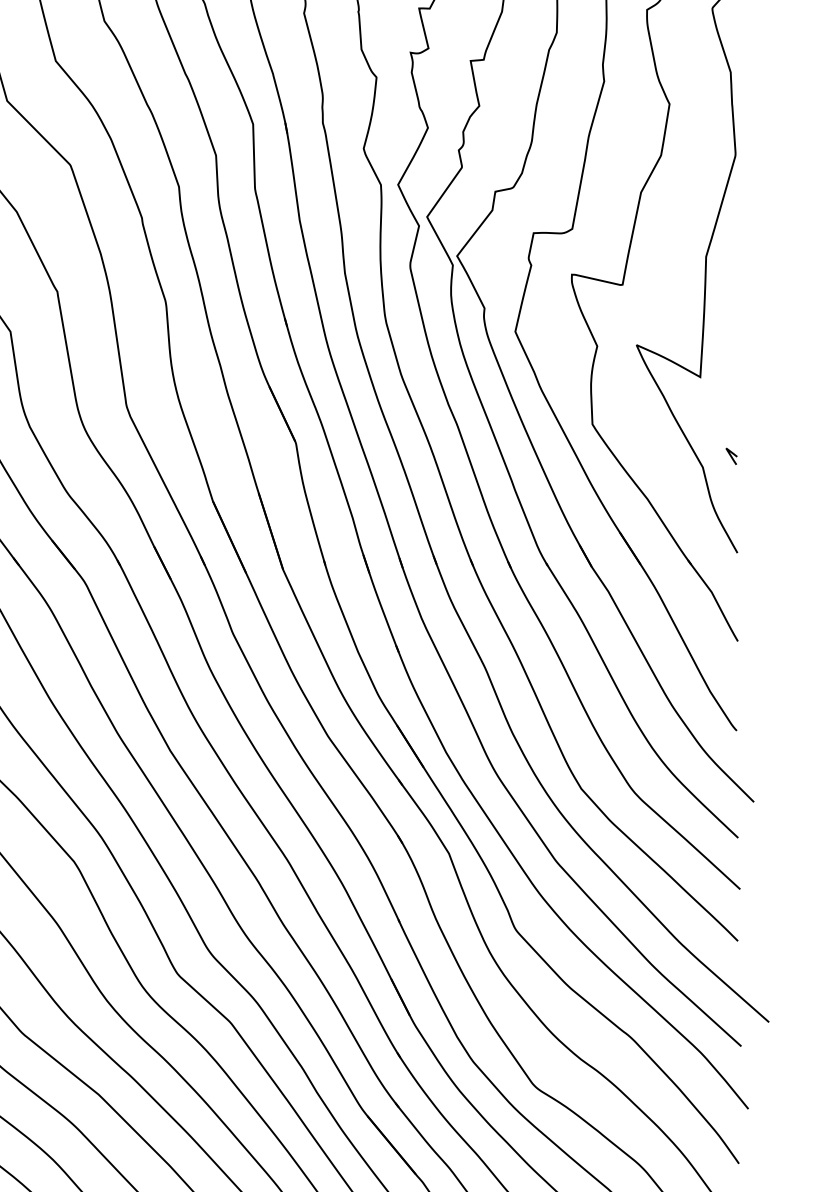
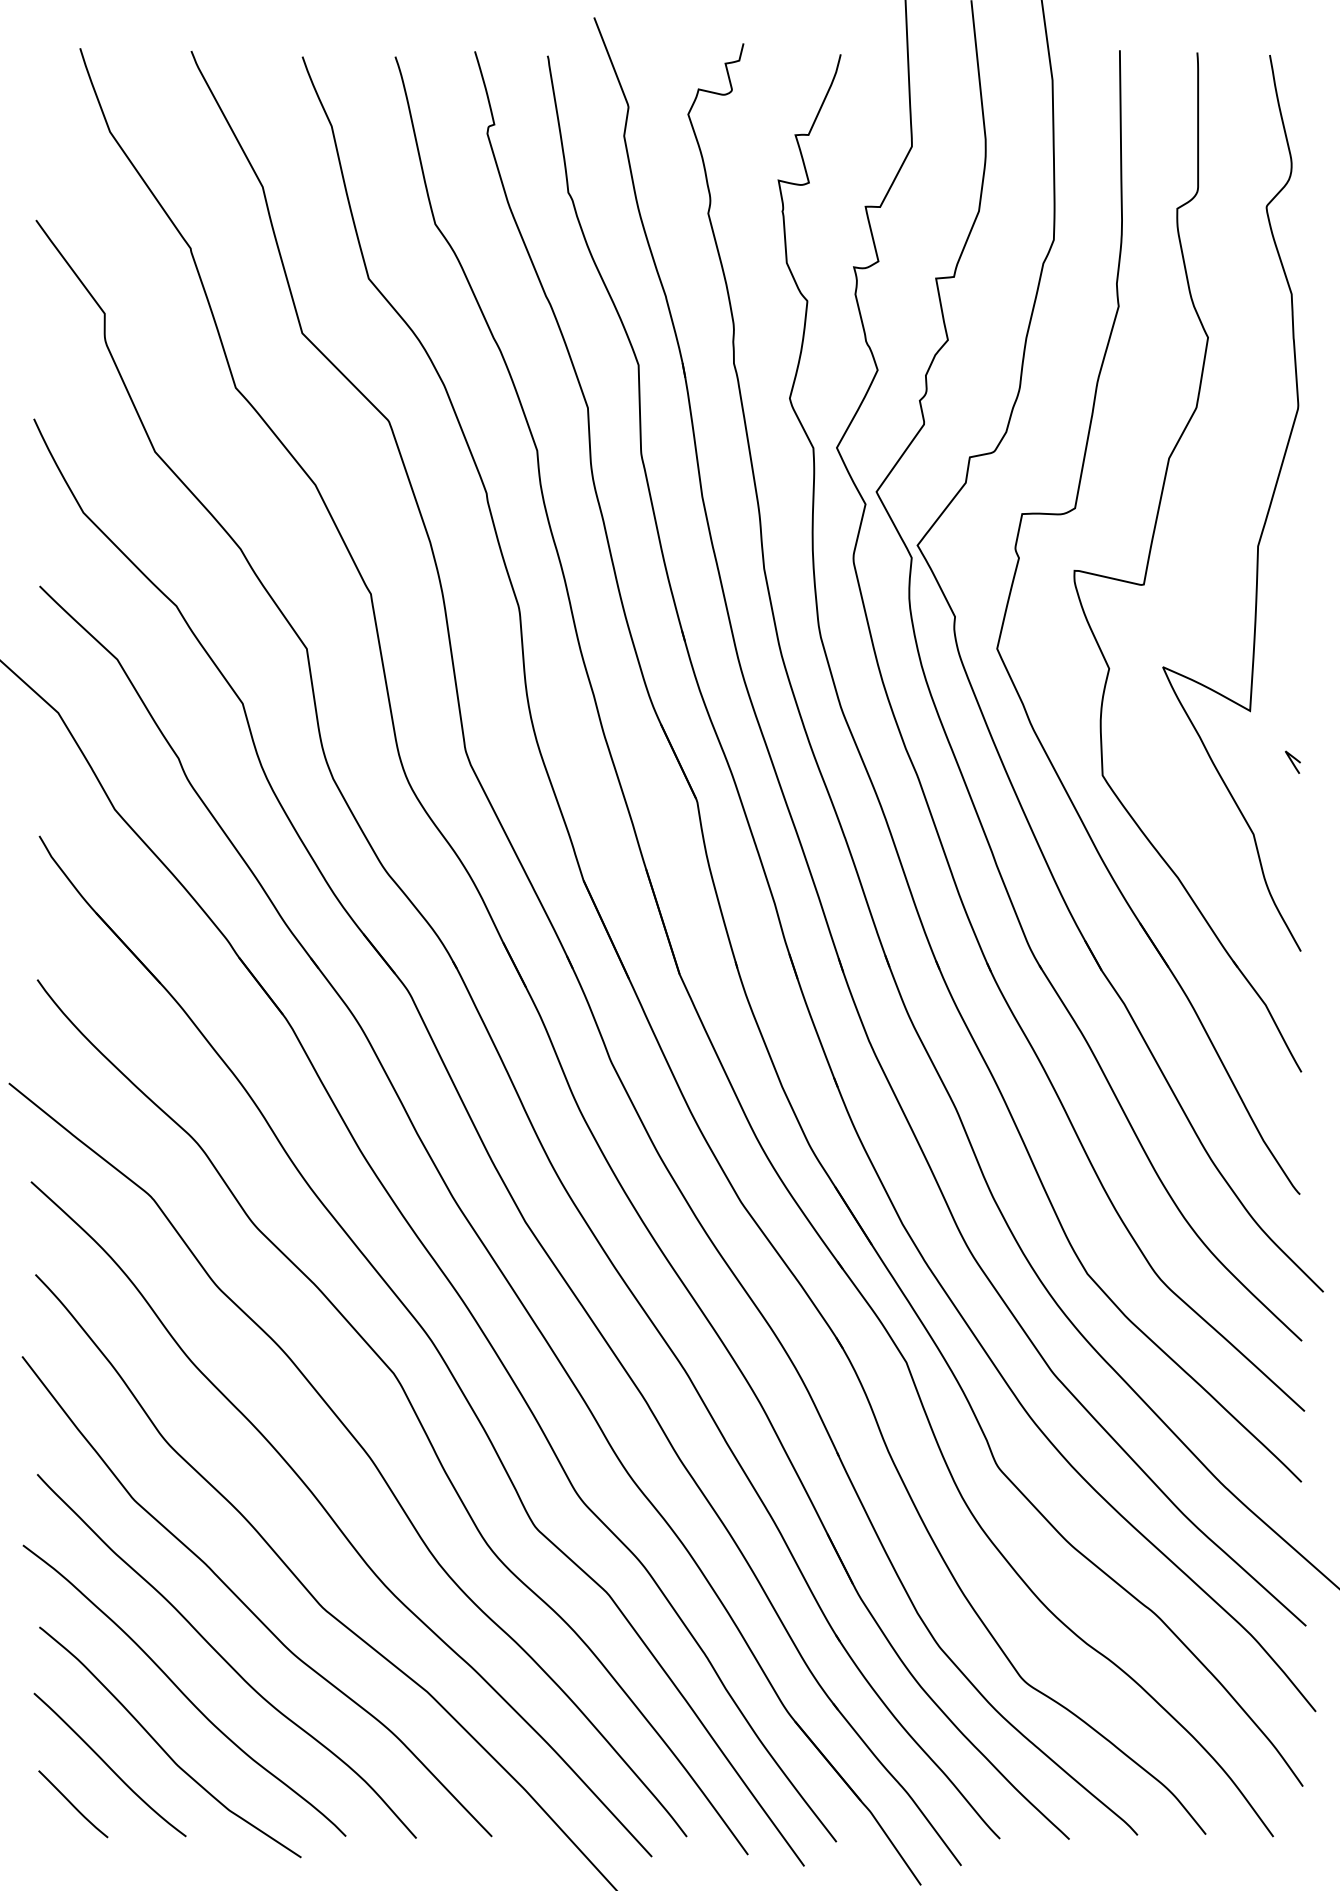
curve: (731, 455) -> (1292, 761), moved

